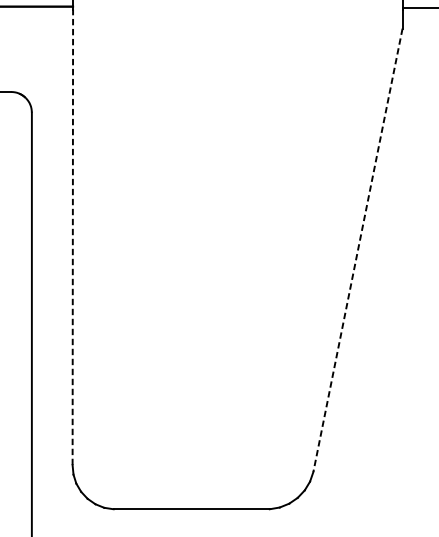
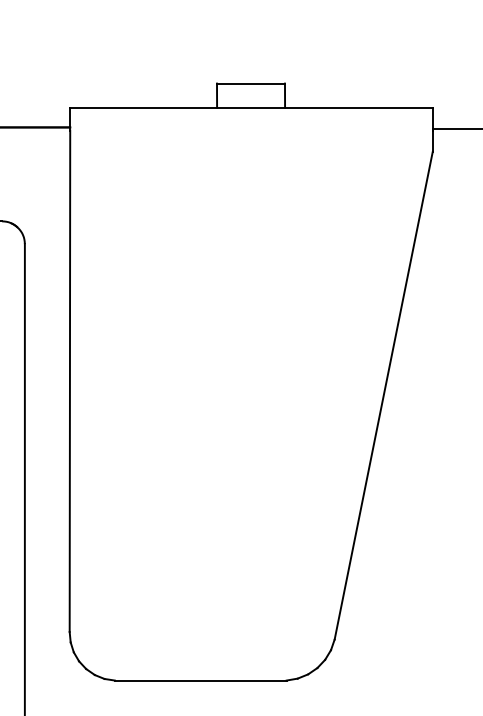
line: (72, 237) -> (69, 381), dashed -> solid
line: (357, 250) -> (383, 395), dashed -> solid

